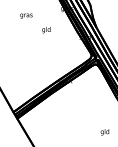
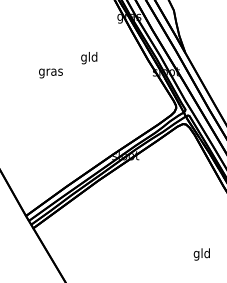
text: (26, 15) -> (51, 72), moved

